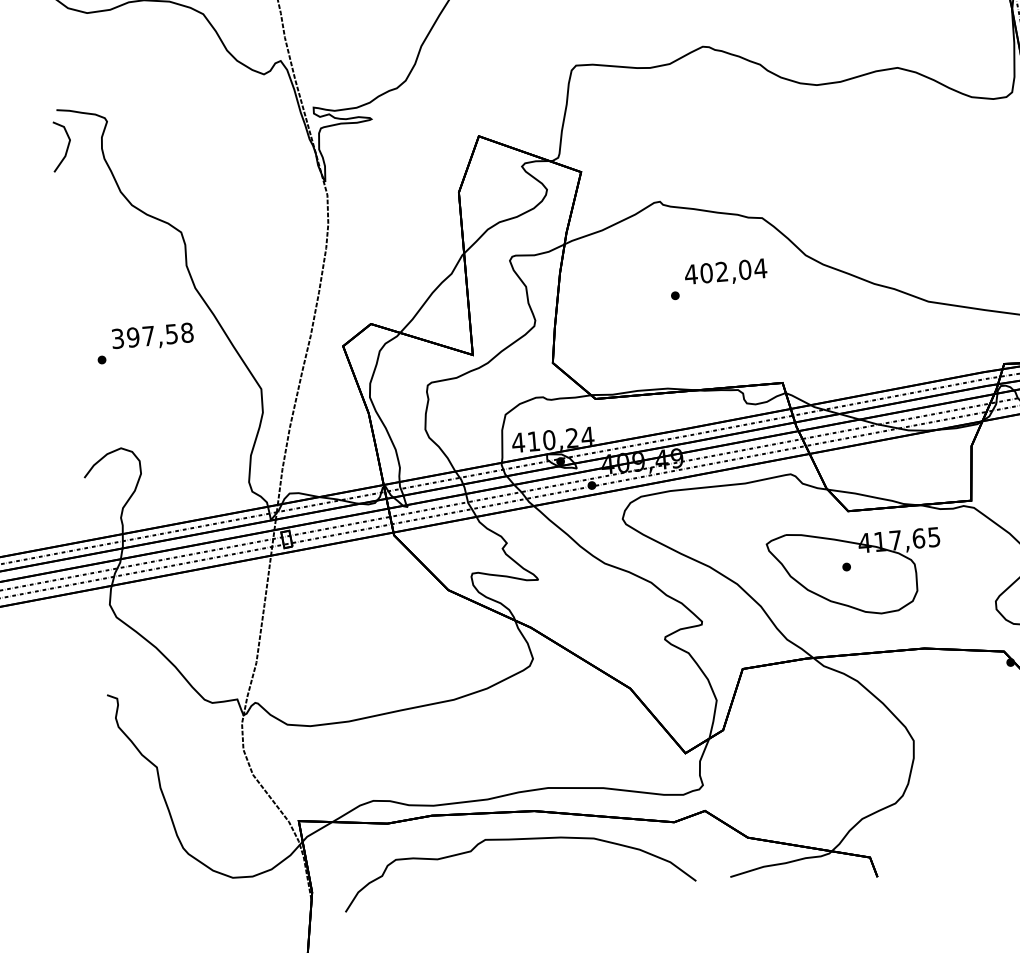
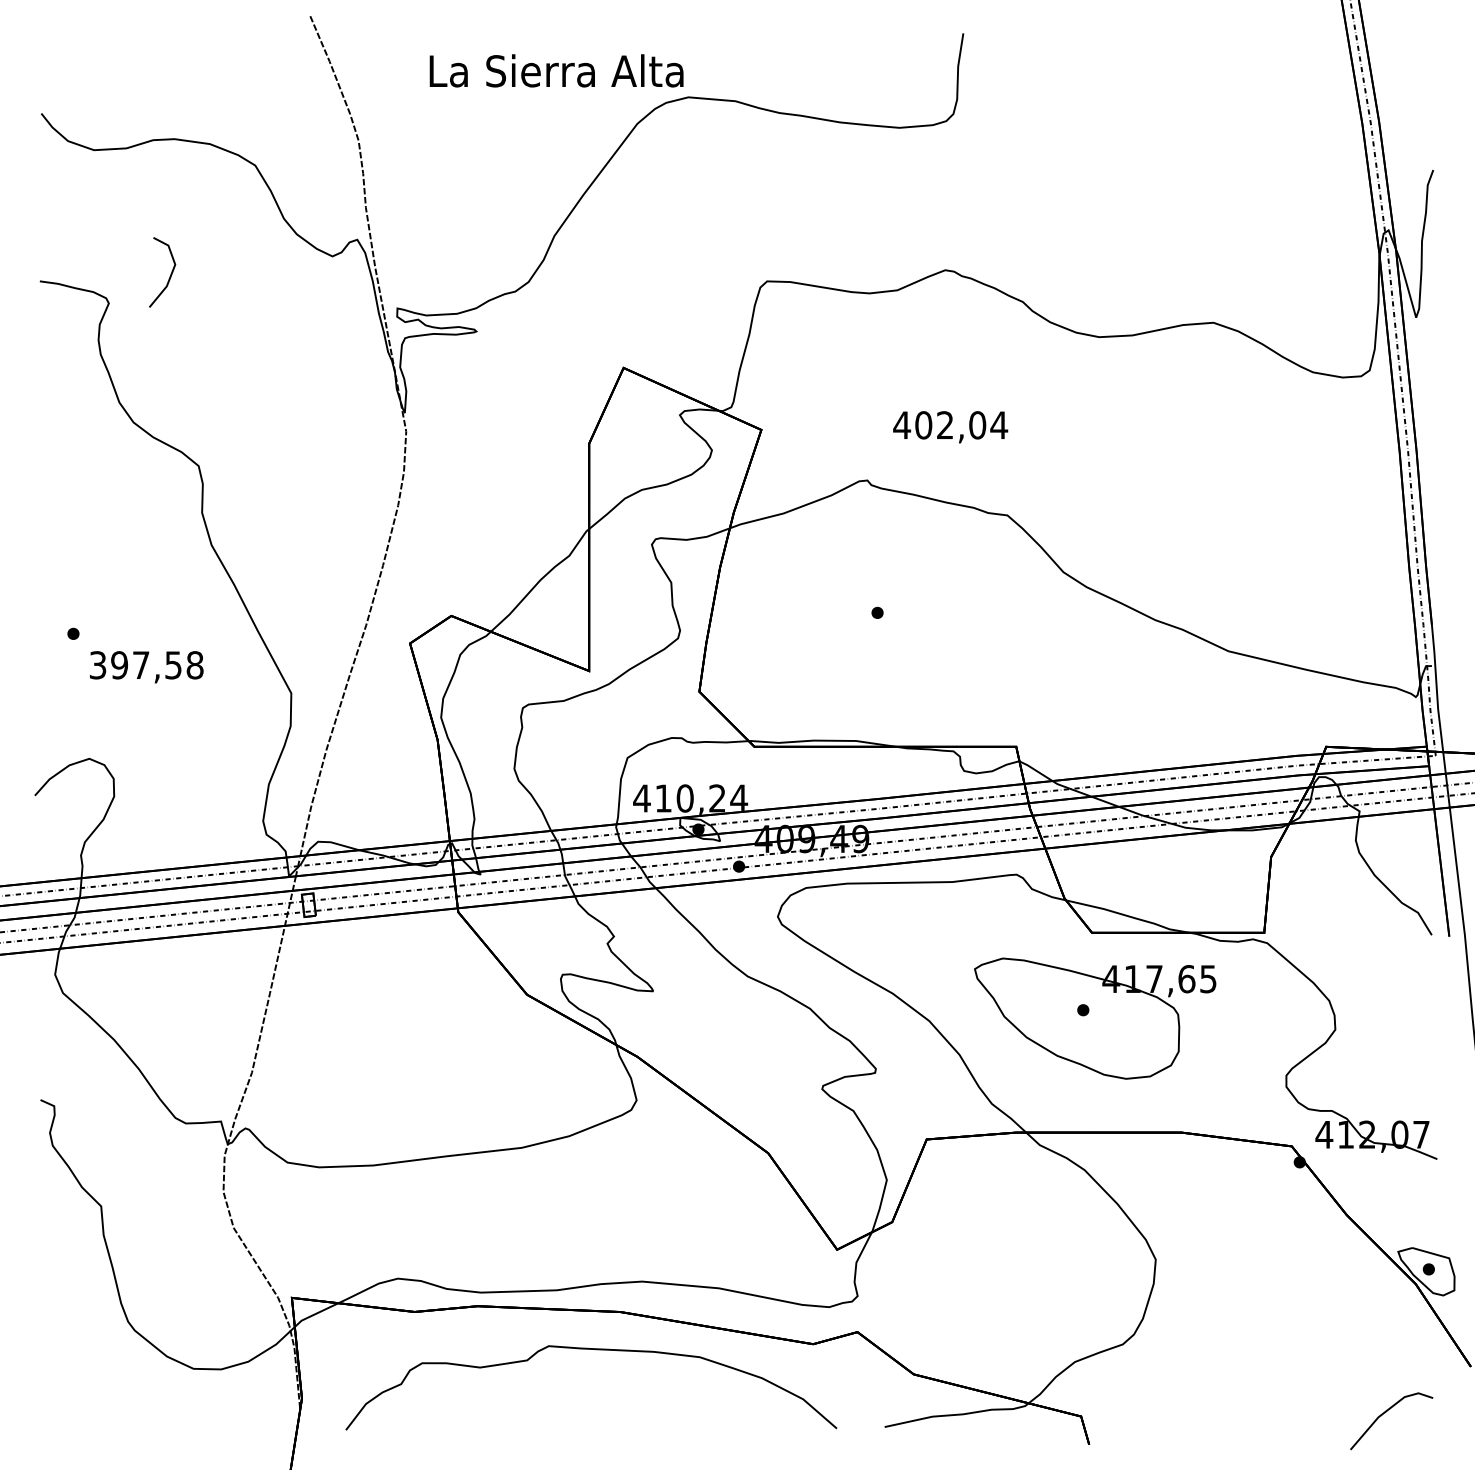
line: (67, 146) -> (170, 273), moved
text: (725, 273) -> (950, 427), moved
text: (152, 337) -> (146, 667), moved

